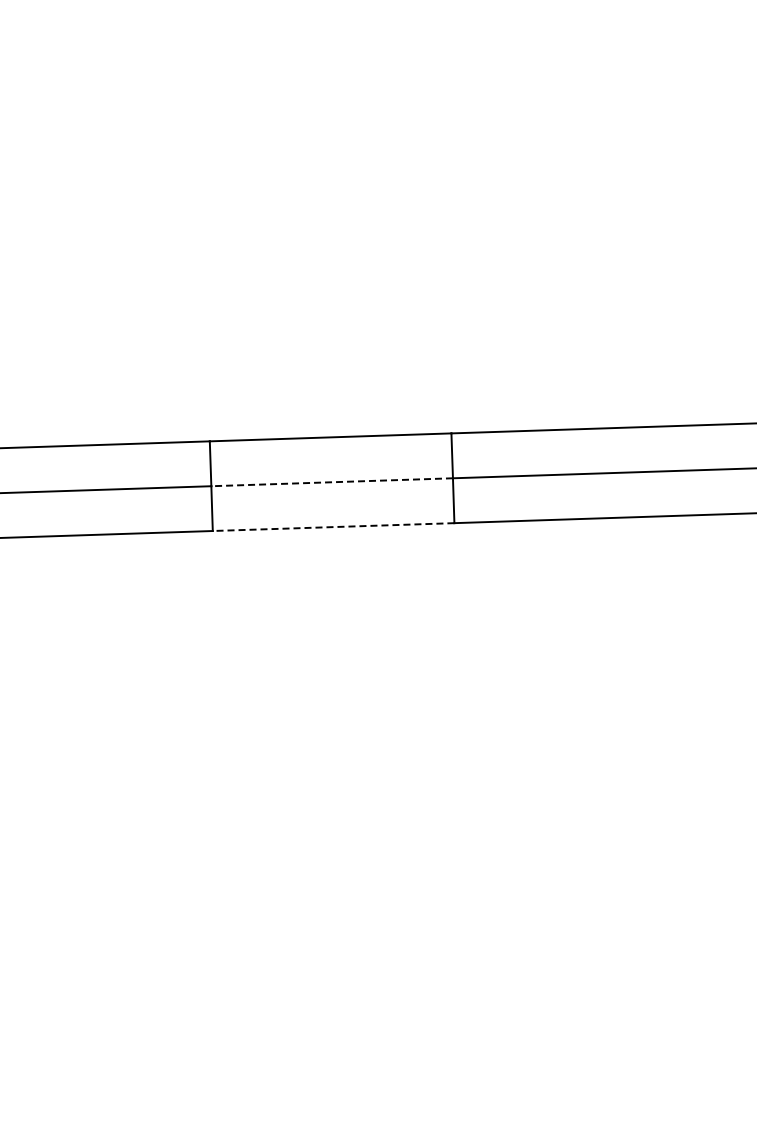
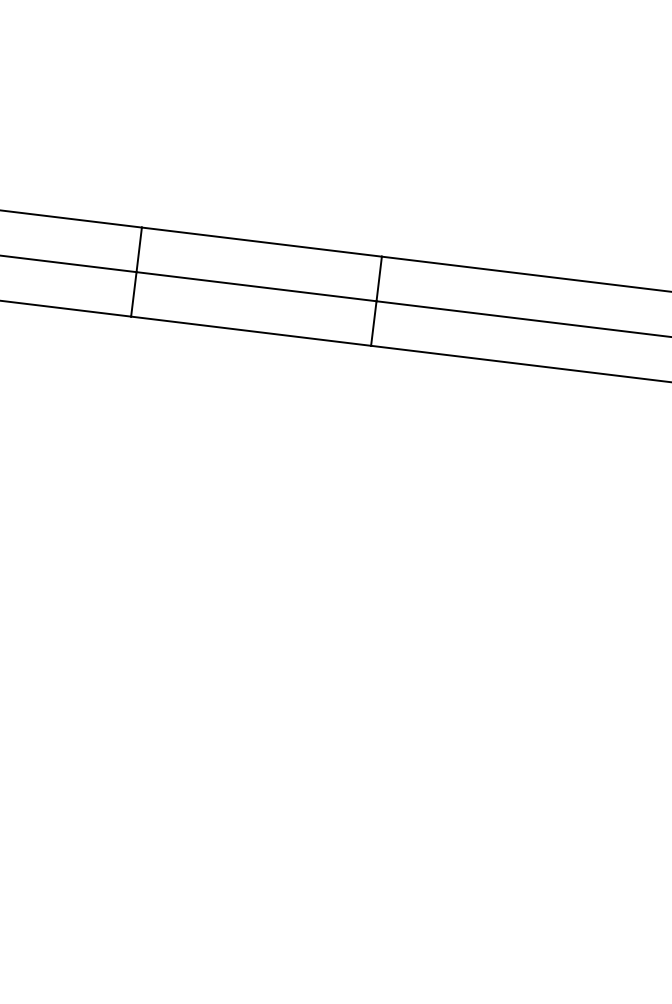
line: (332, 482) -> (256, 287), dashed -> solid
line: (333, 527) -> (250, 331), dashed -> solid

